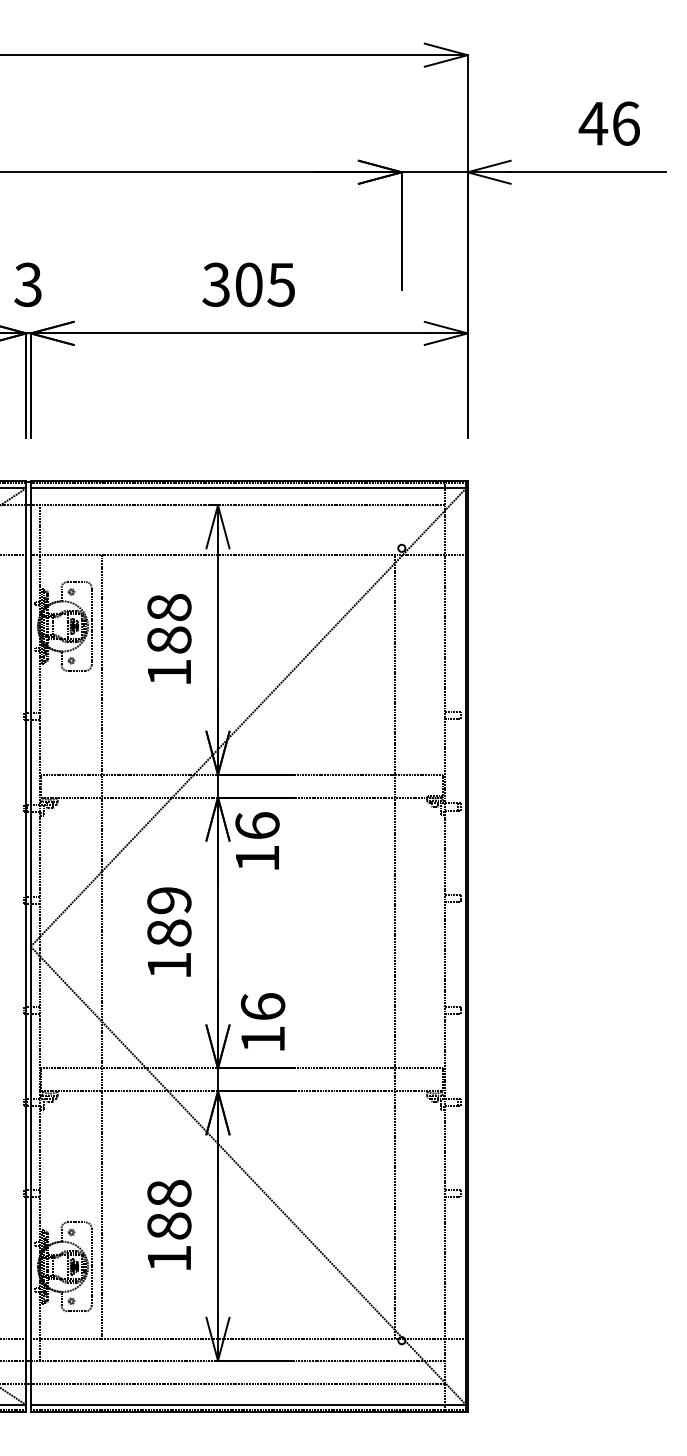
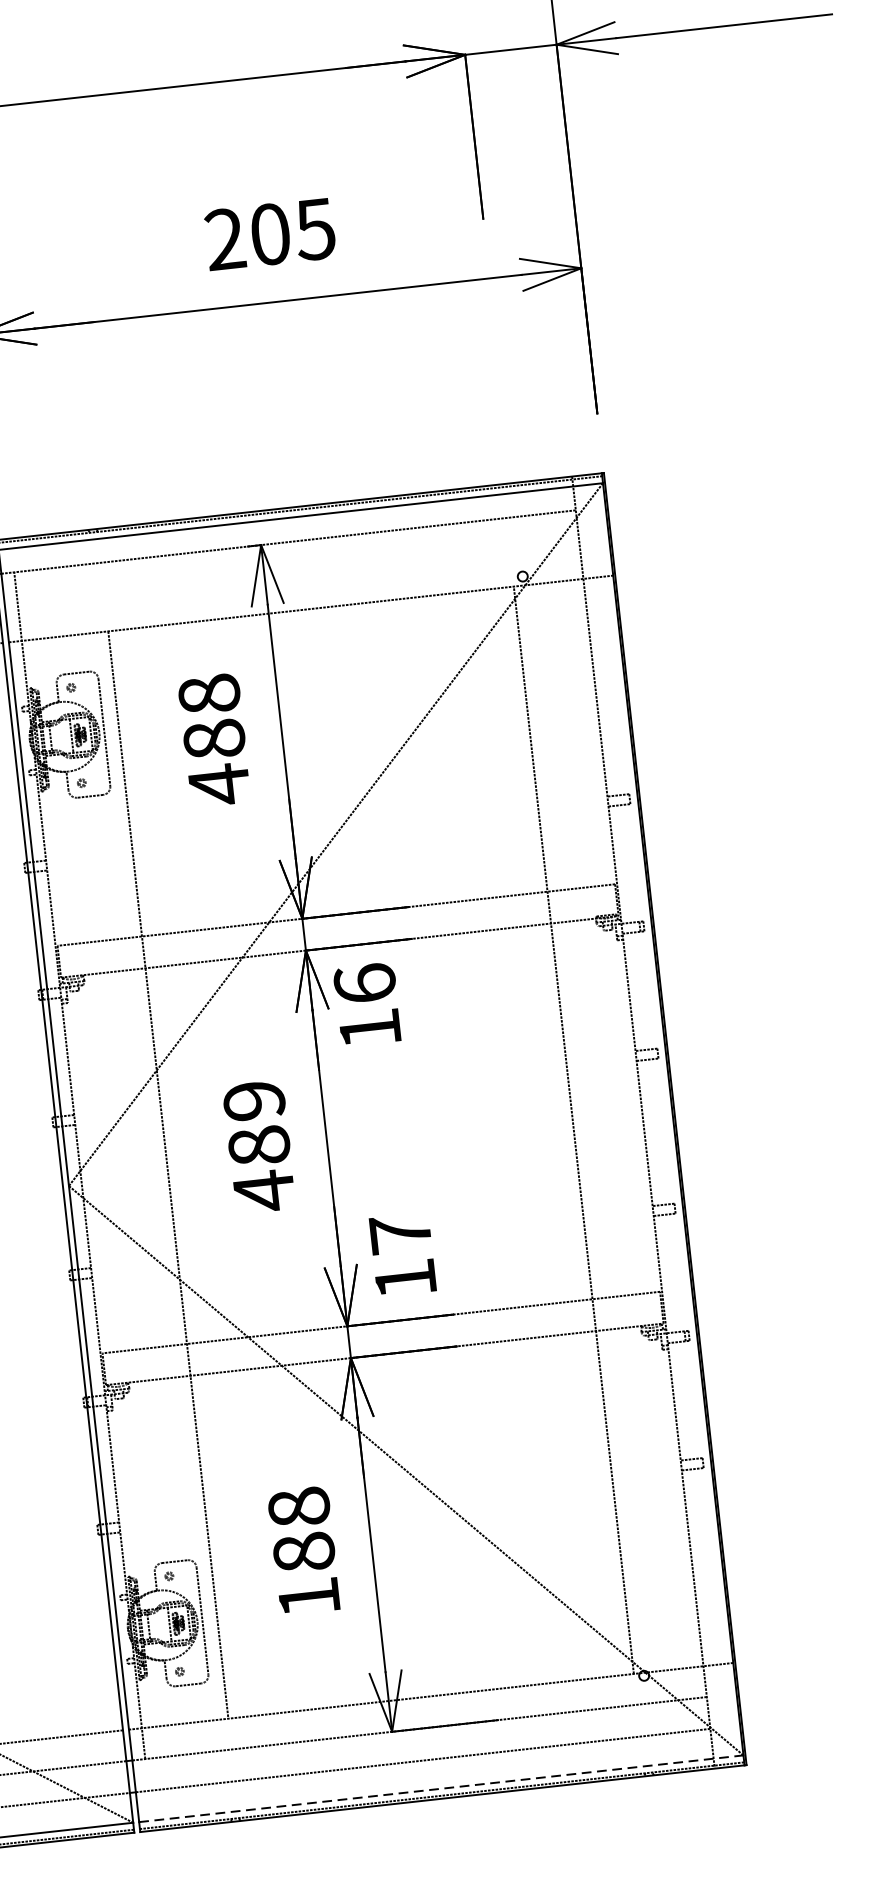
text: (215, 285) -> (224, 240), 305 -> 205
text: (169, 672) -> (219, 784), 188 -> 488
text: (169, 965) -> (264, 1190), 189 -> 489
text: (263, 1006) -> (401, 1233), 16 -> 17
line: (248, 1405) -> (441, 1789), solid -> dashed

